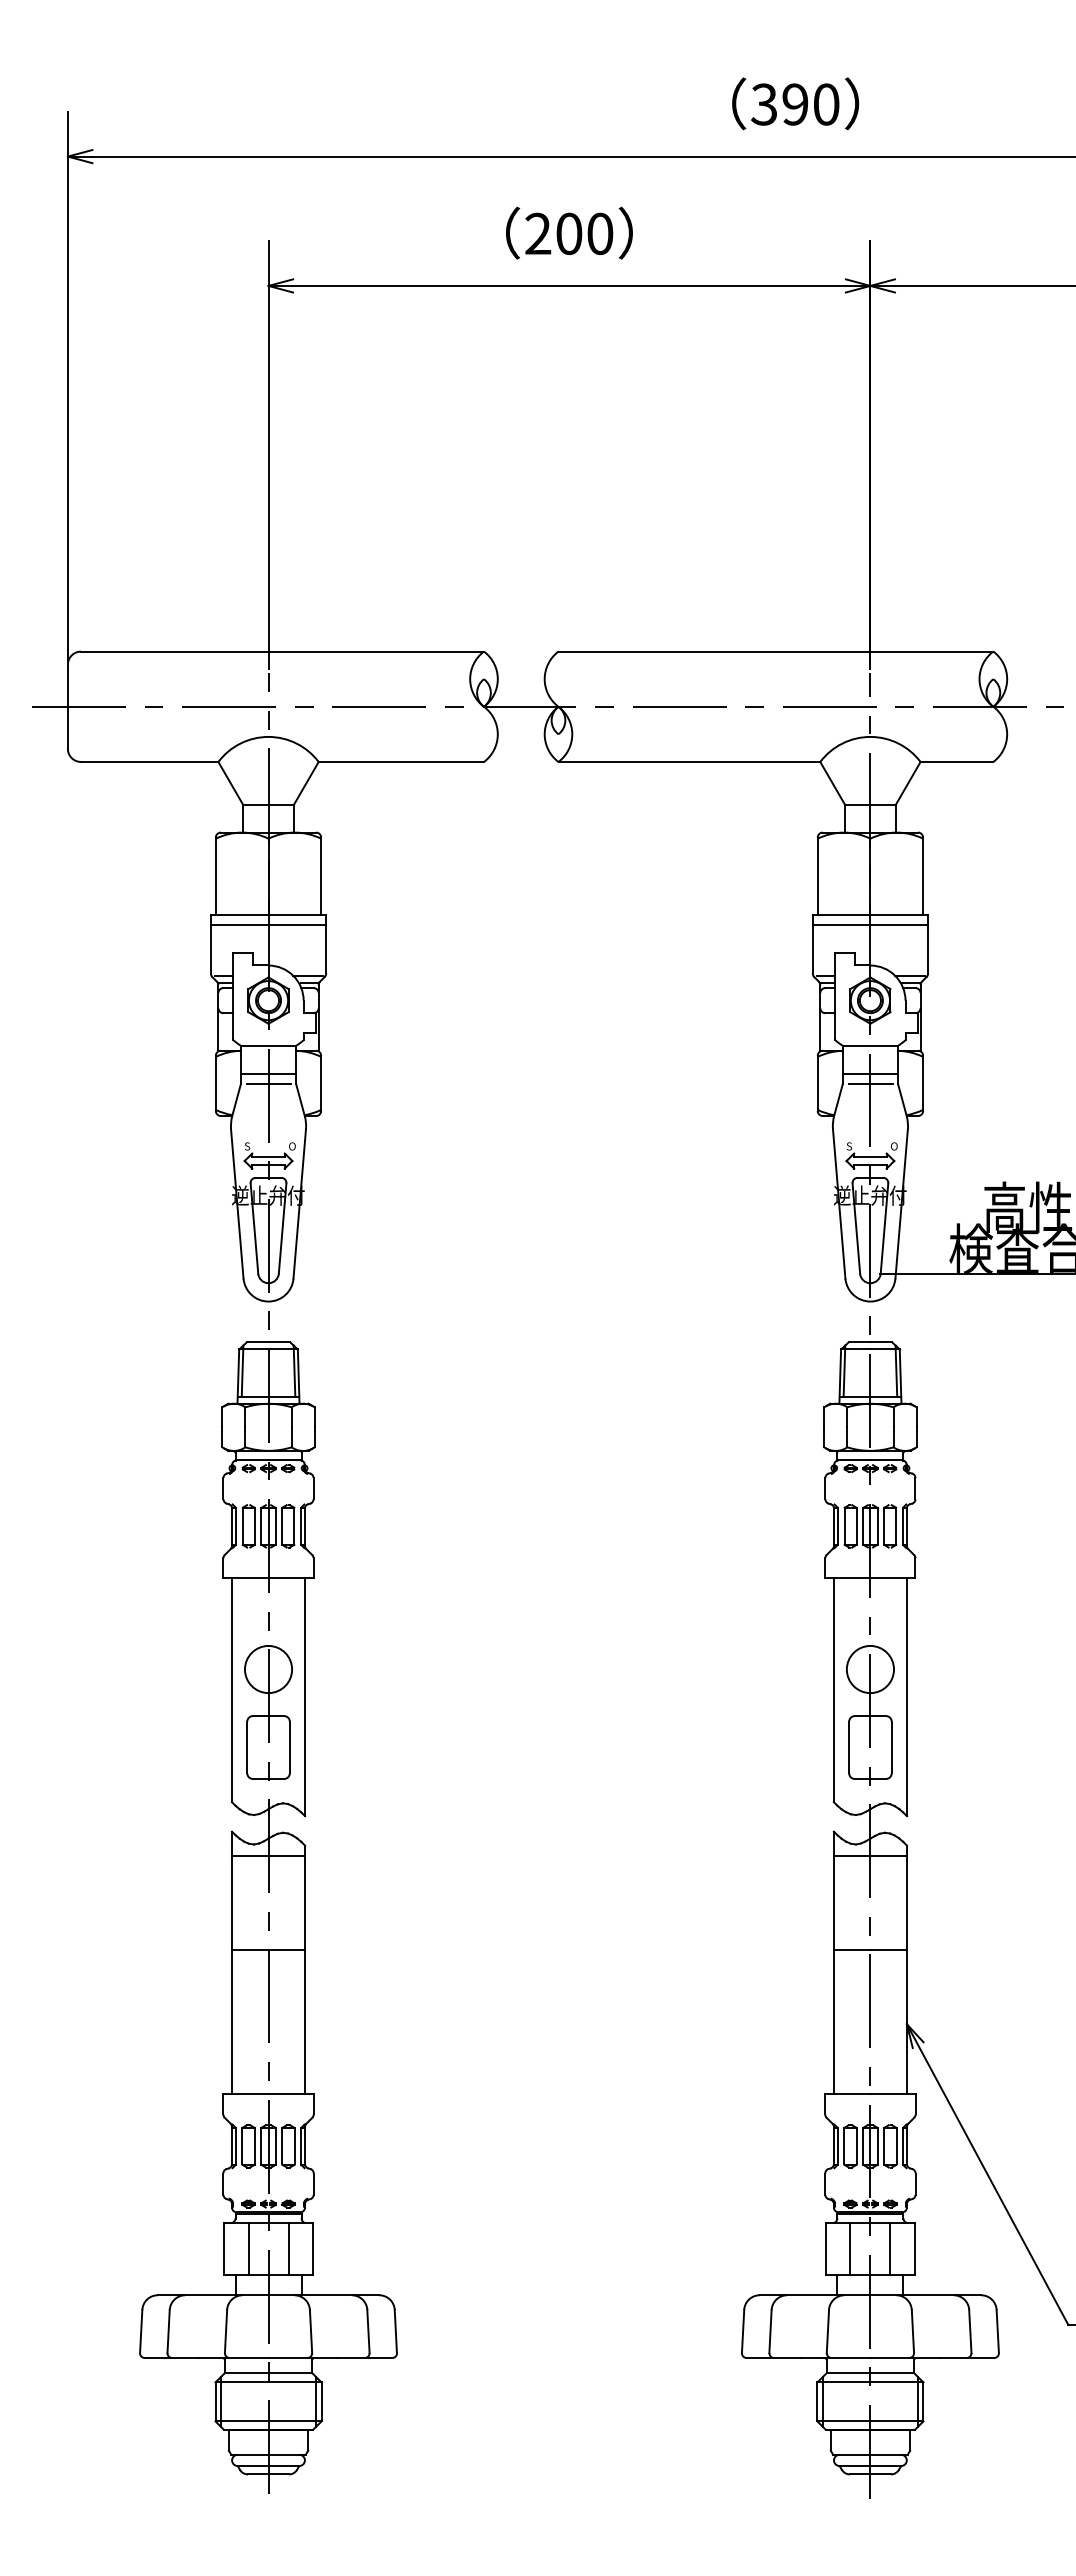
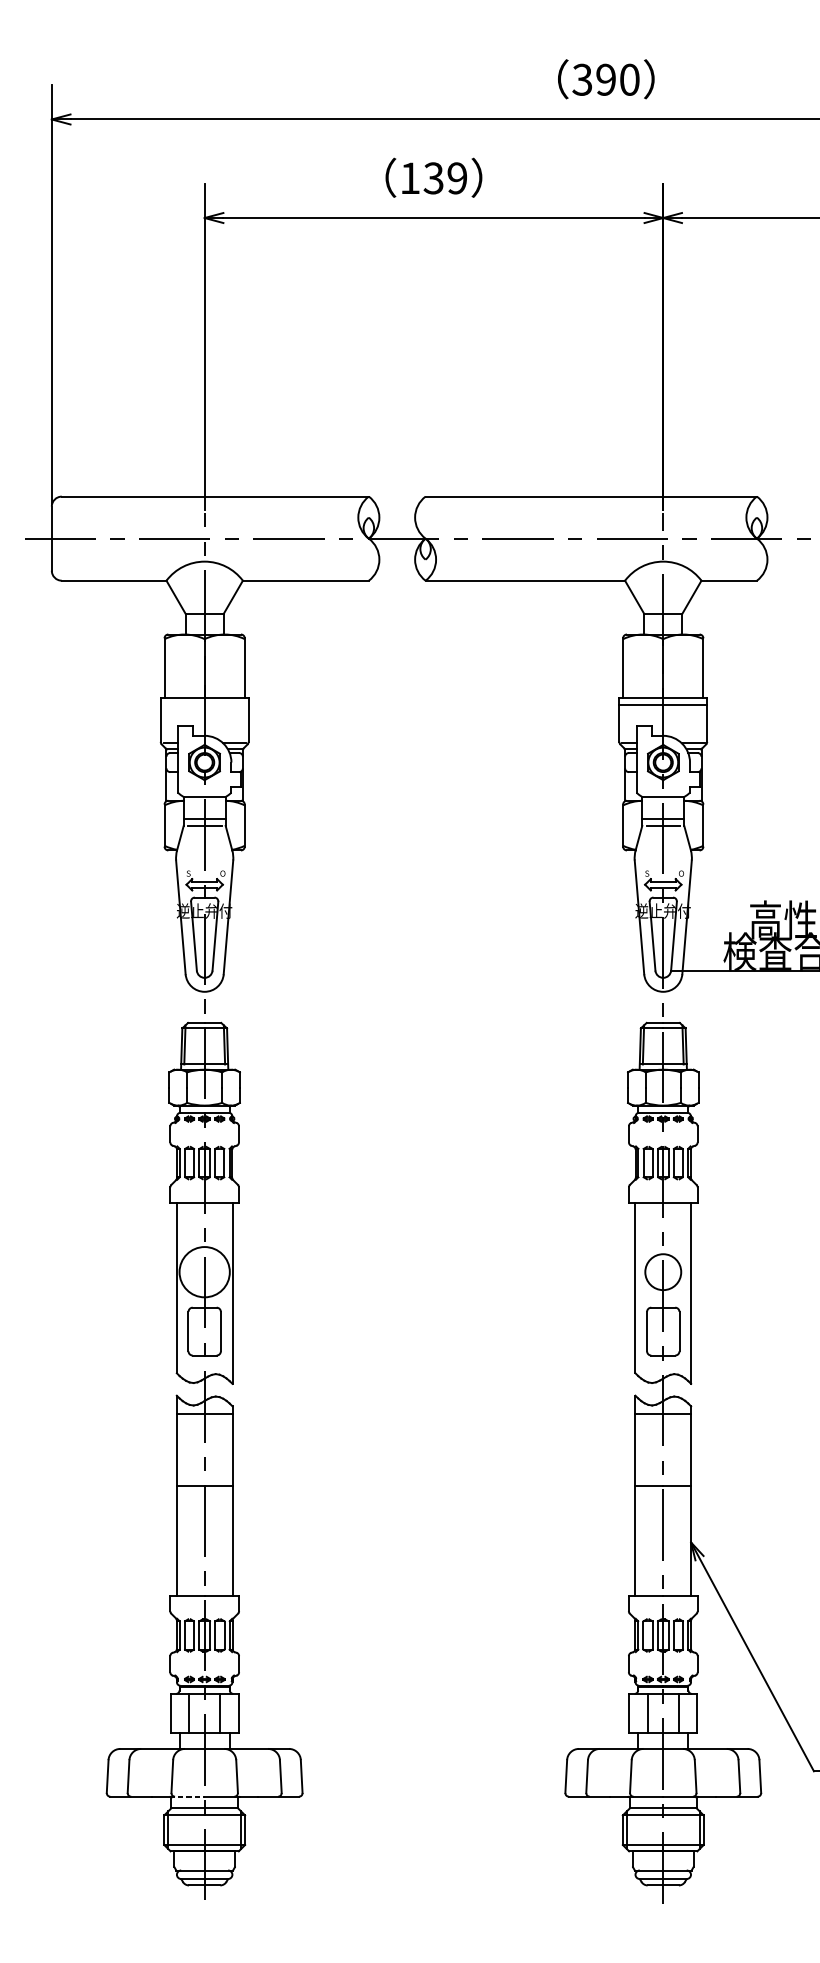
text: (569, 233) -> (433, 178), 200 -> 139
line: (268, 925) -> (204, 705), removed
circle: (268, 1669) -> (204, 1272), size x1.4
line: (245, 2357) -> (187, 1796), solid -> dashed

